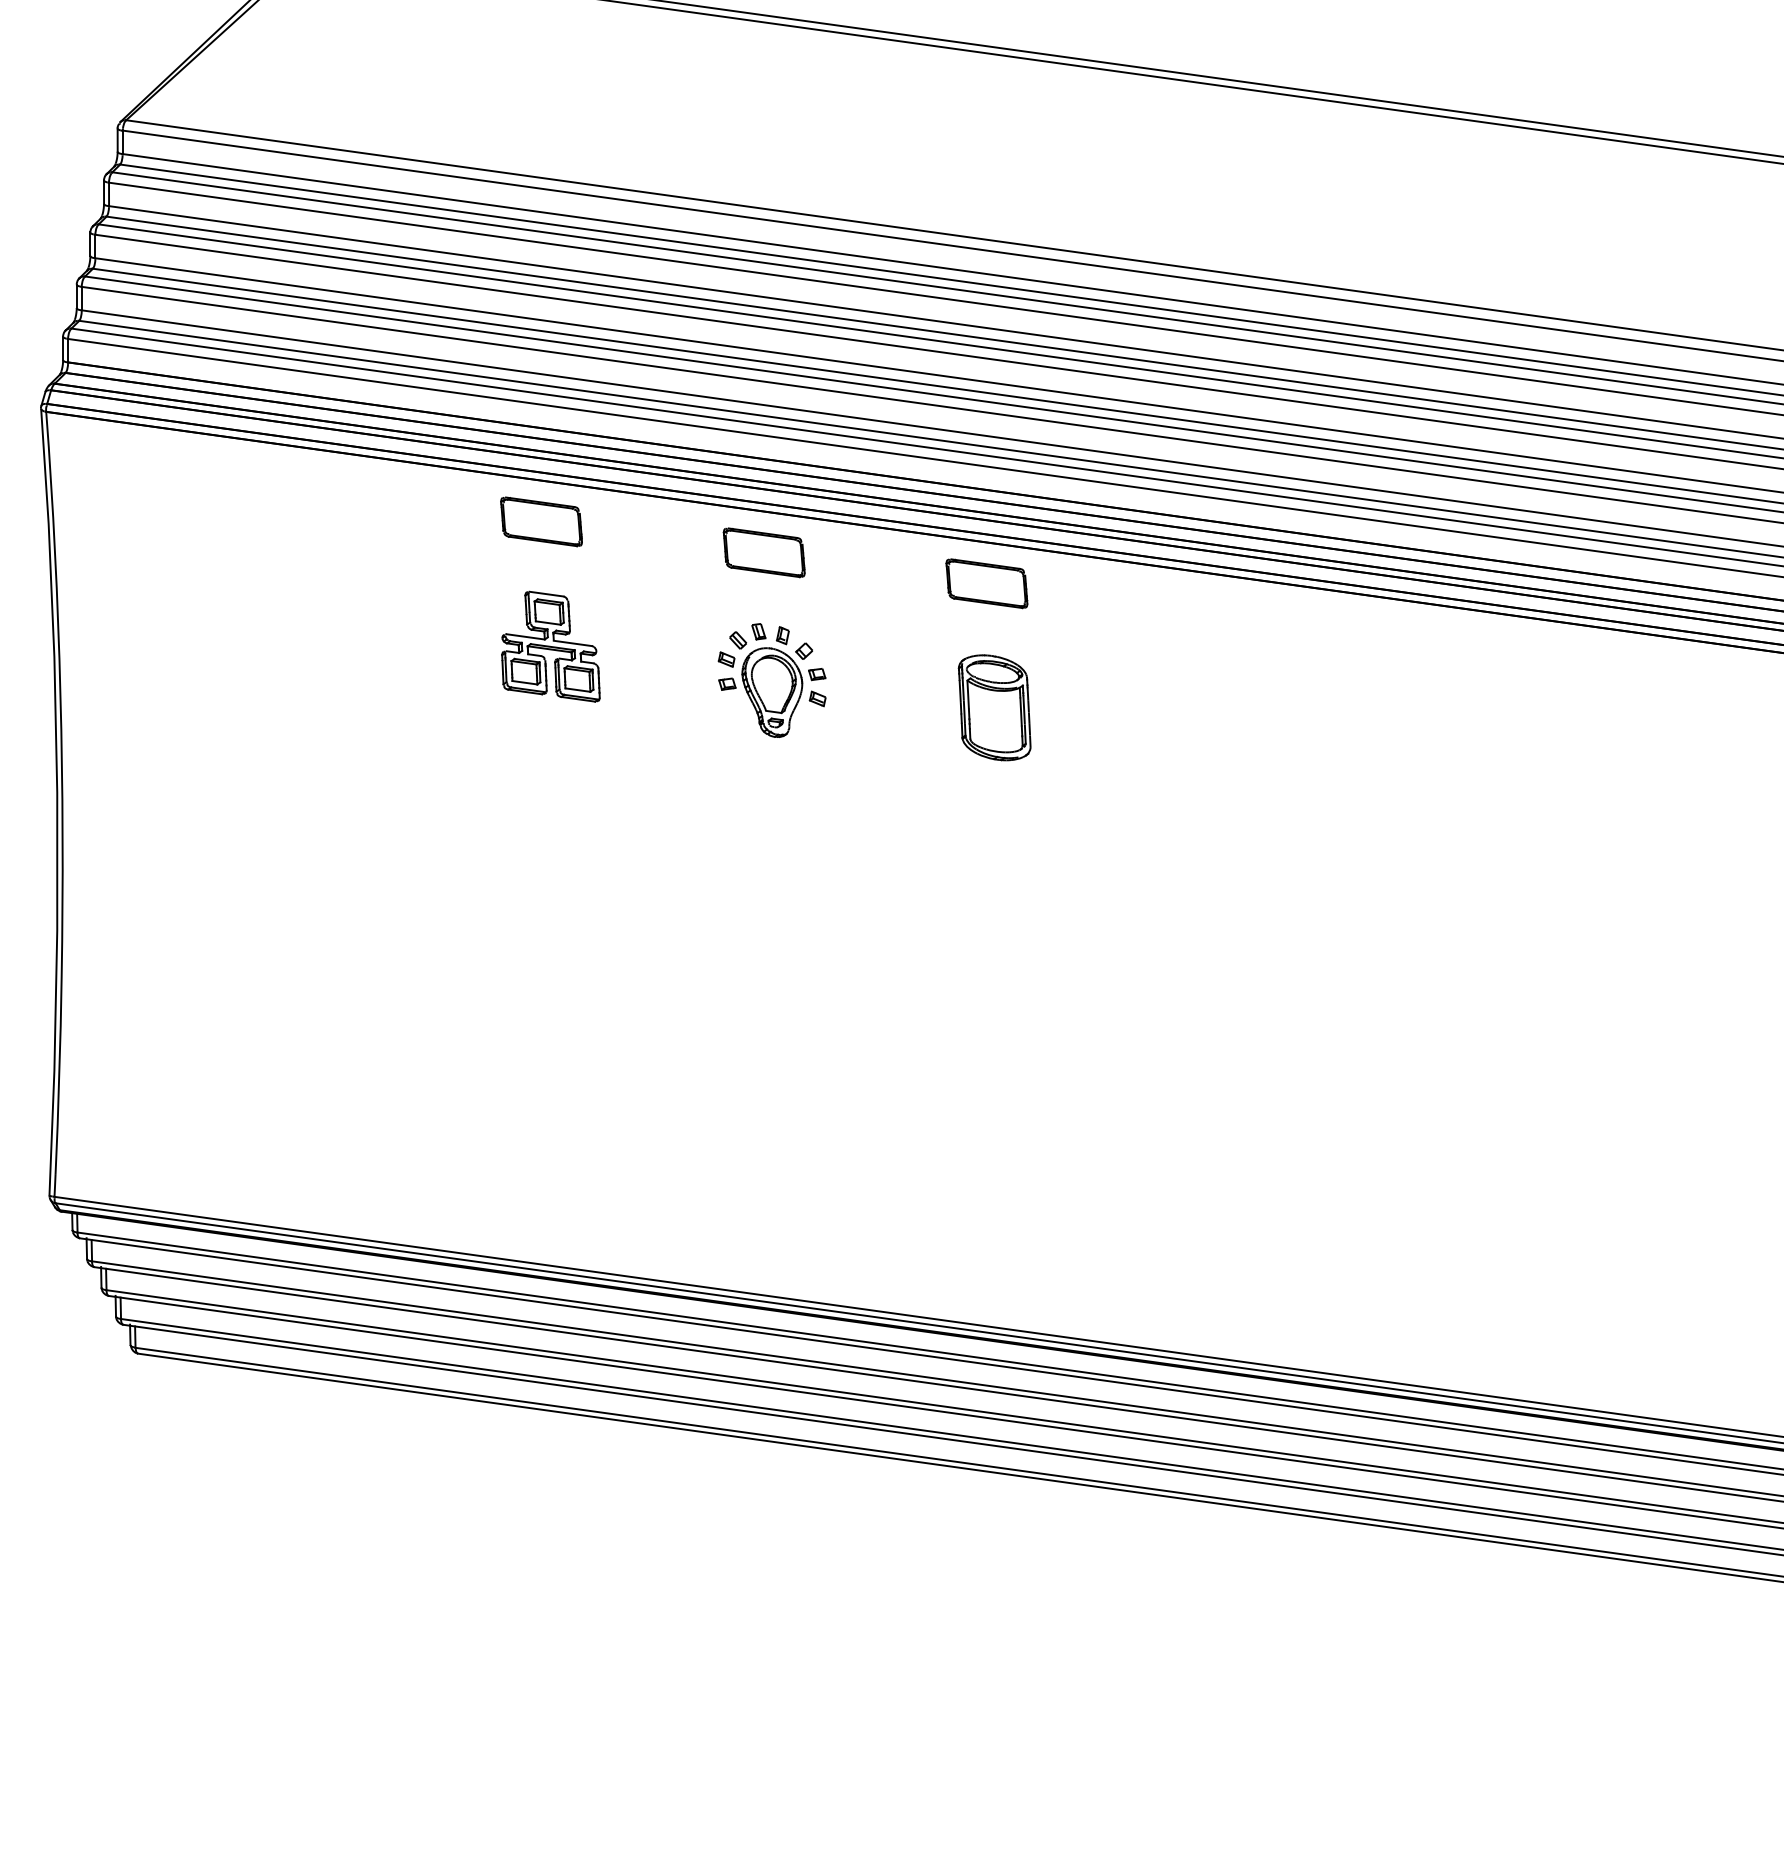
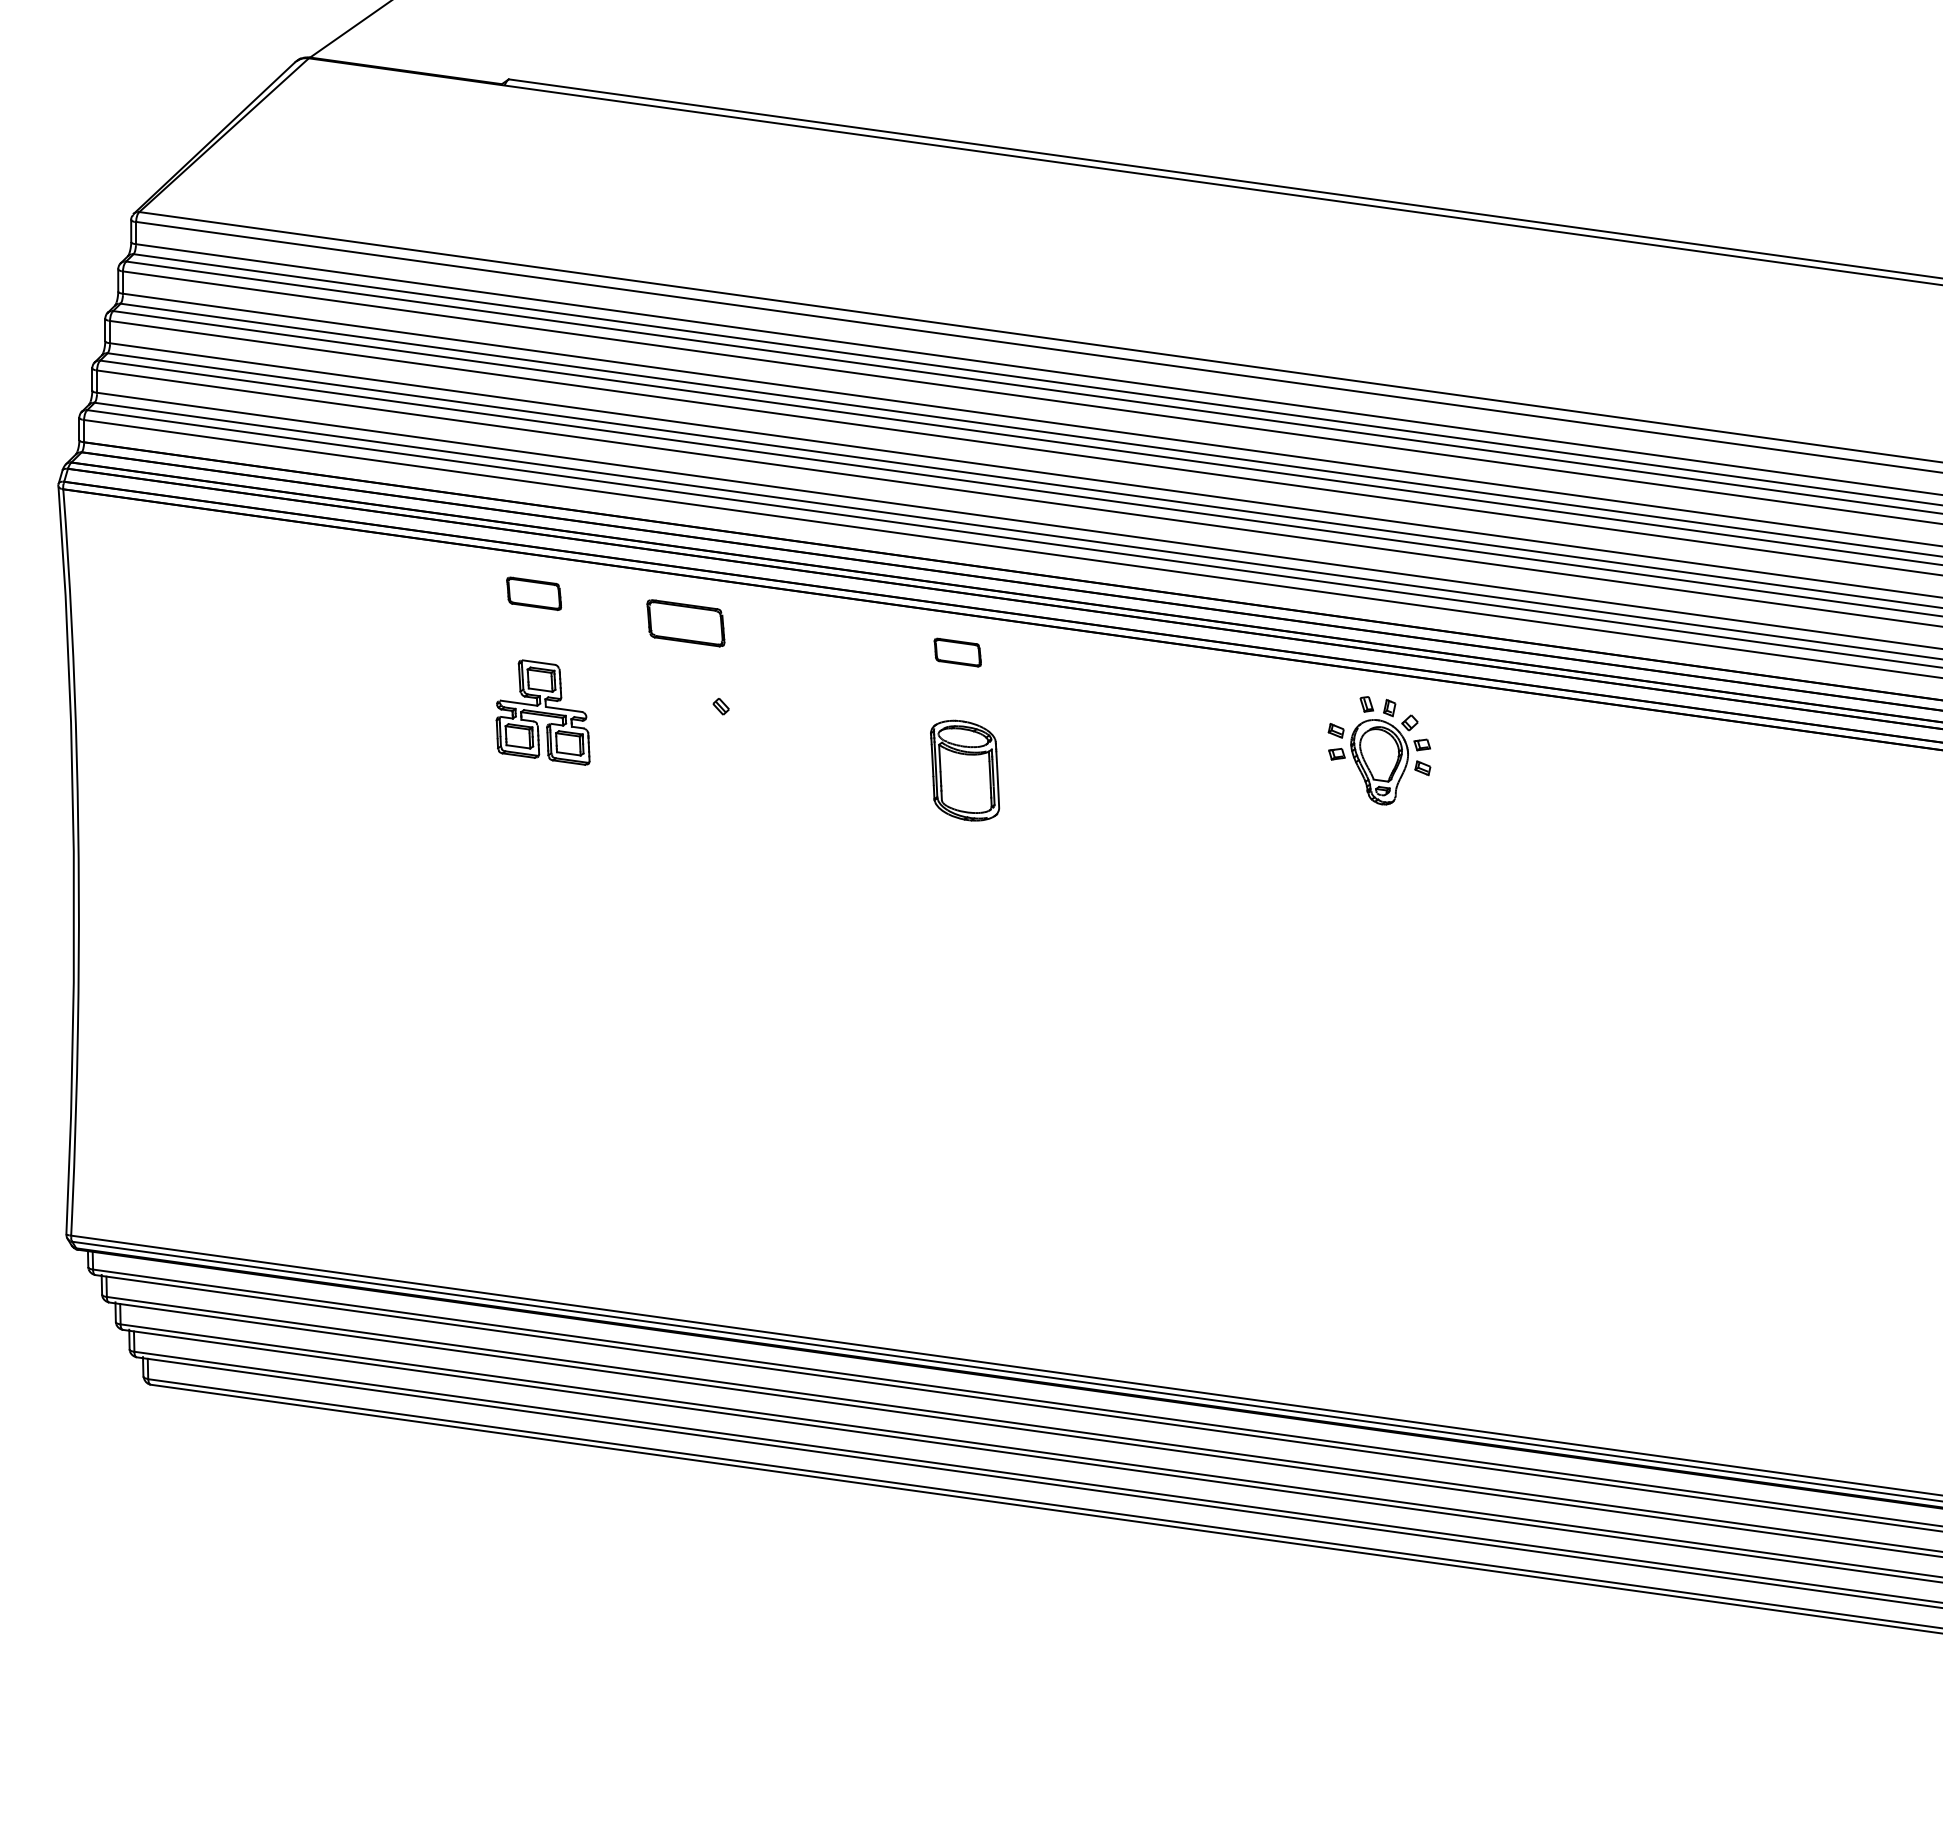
part: (540, 521) -> (533, 593), size x0.7
part: (763, 553) -> (685, 623), moved
part: (986, 583) -> (957, 652), size x0.6
part: (772, 680) -> (1379, 750), moved

